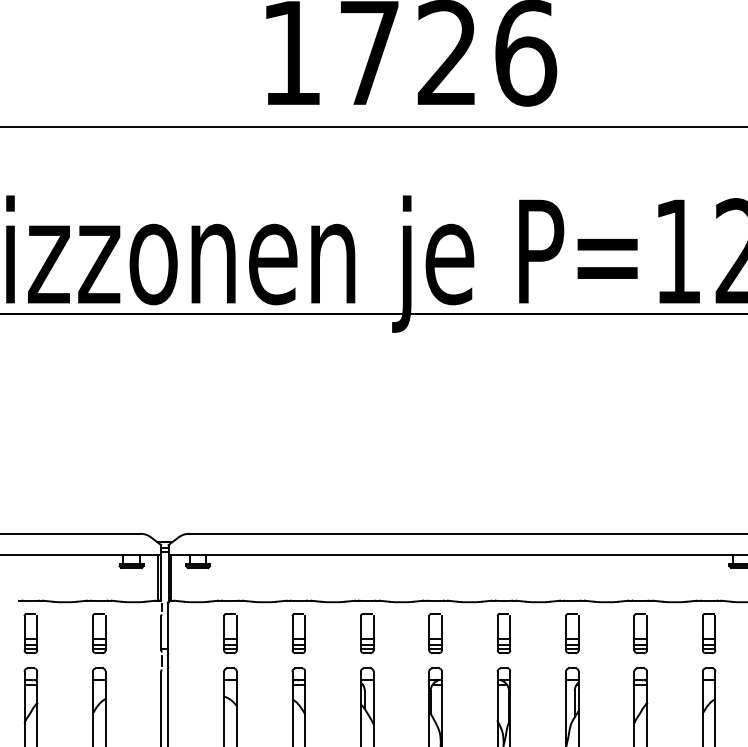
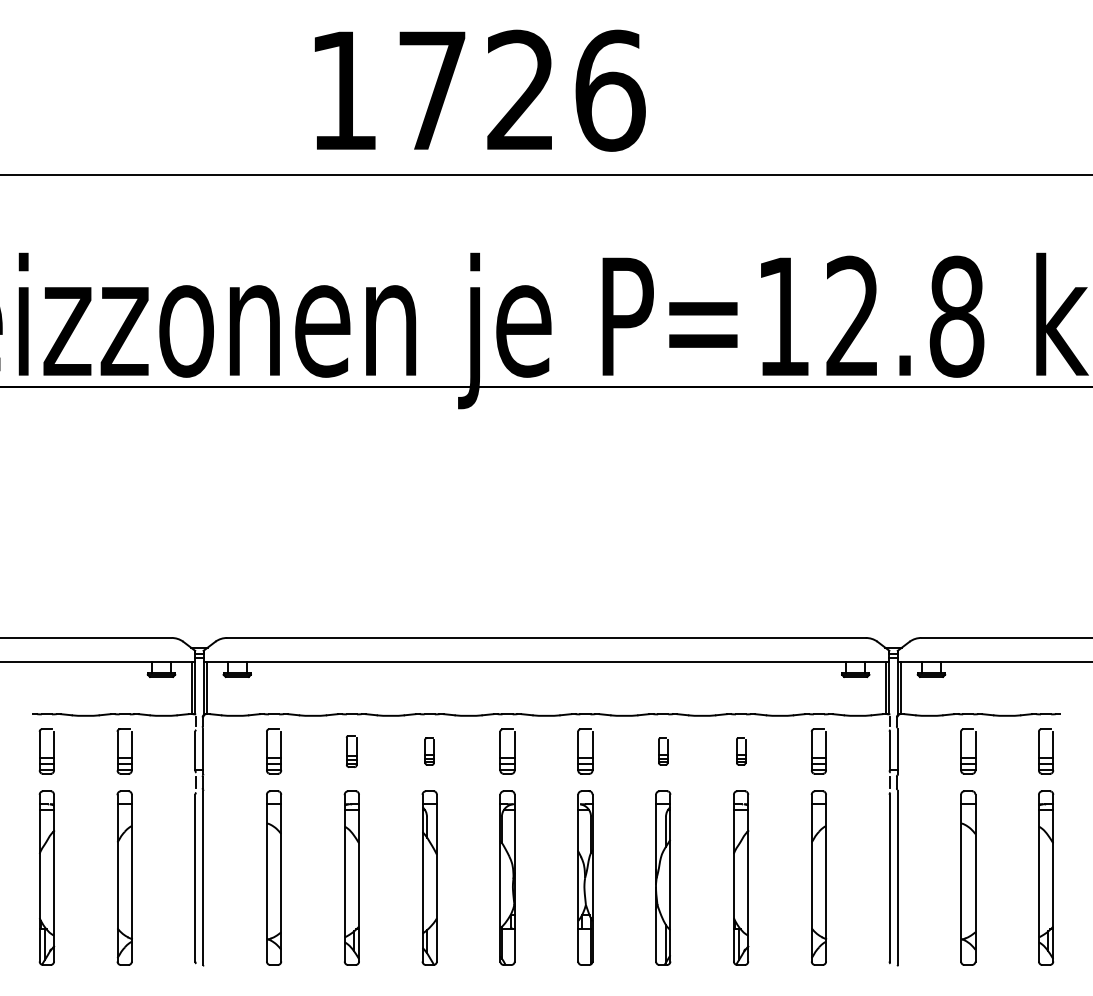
part: (298, 633) -> (351, 751), size x0.7
part: (367, 633) -> (429, 751), size x0.6
part: (572, 633) -> (663, 751), size x0.6
part: (641, 633) -> (741, 751), size x0.6

